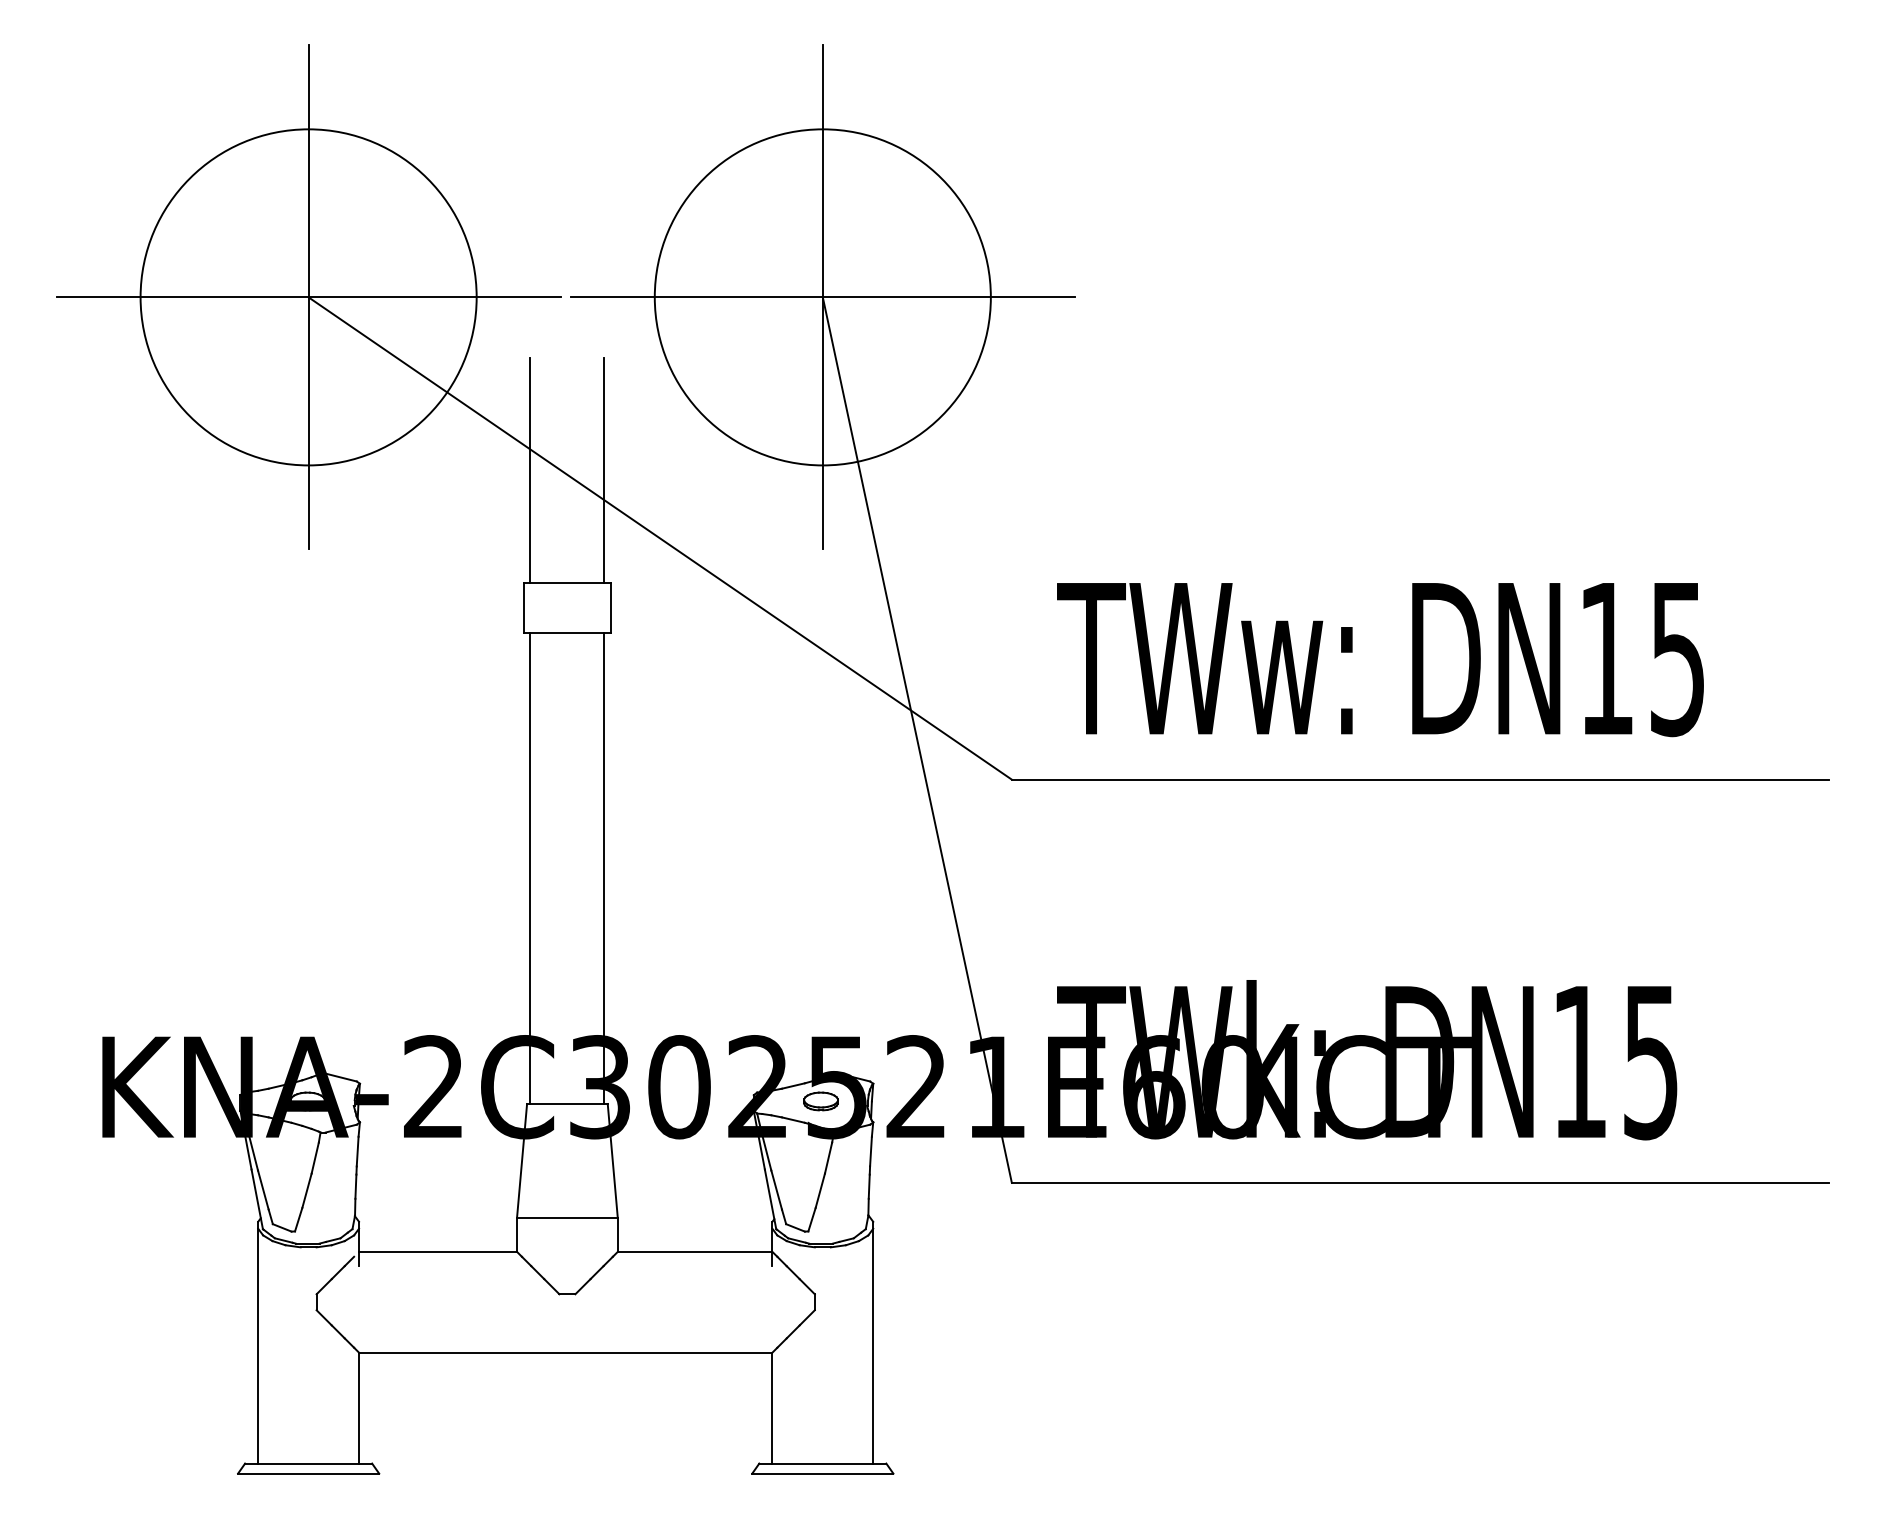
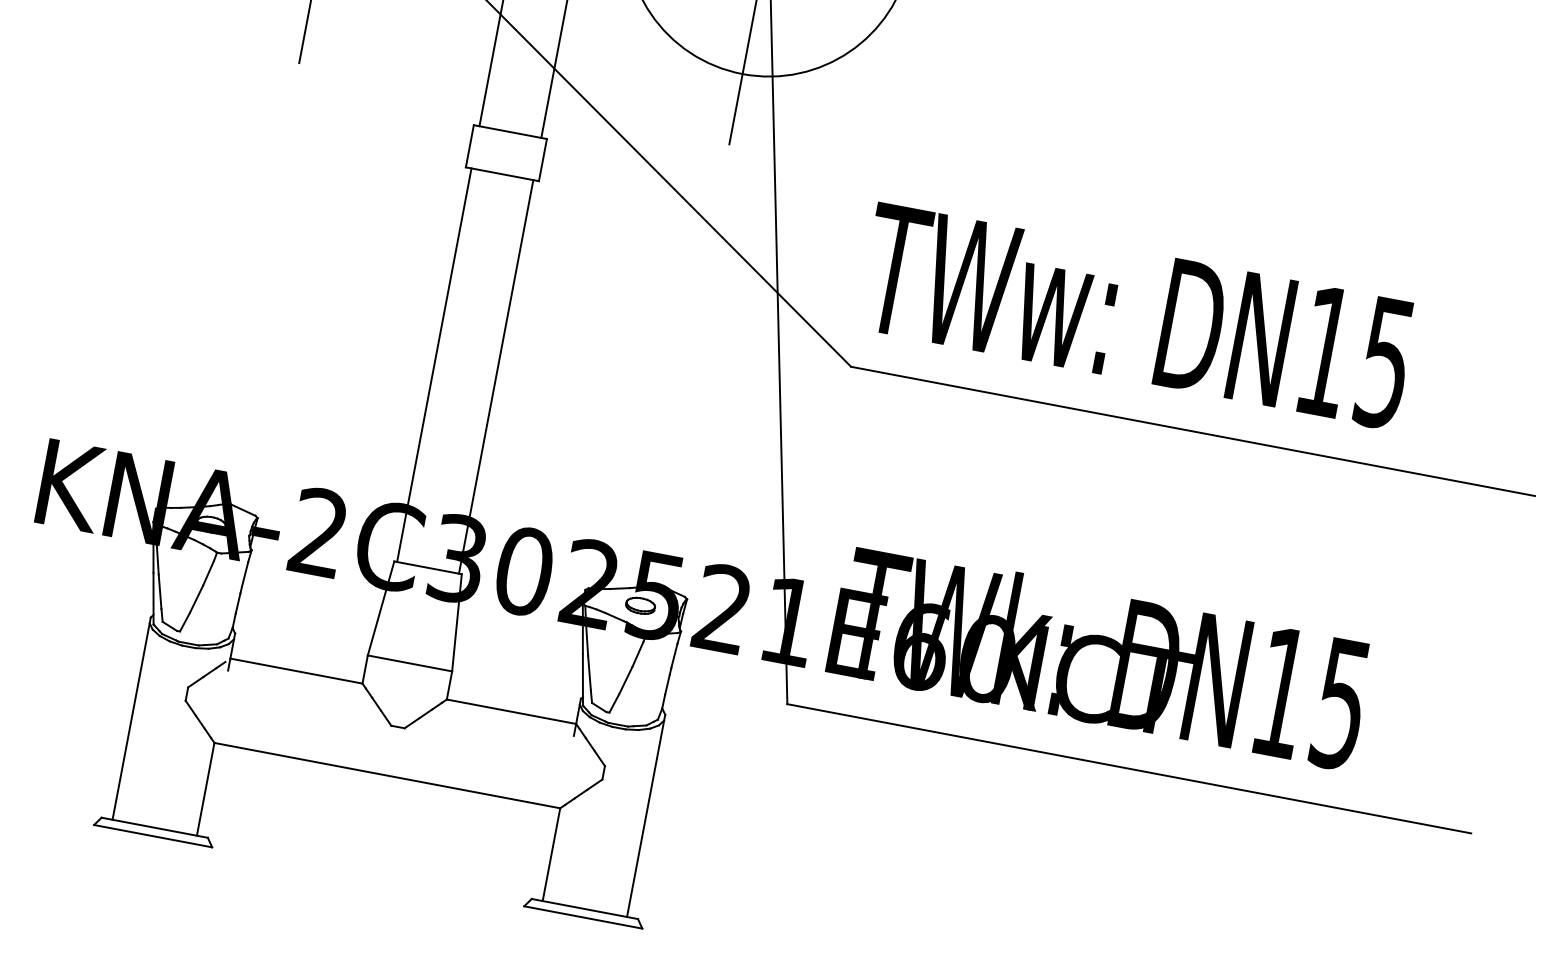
text: (1380, 660) -> (1136, 317), moved

